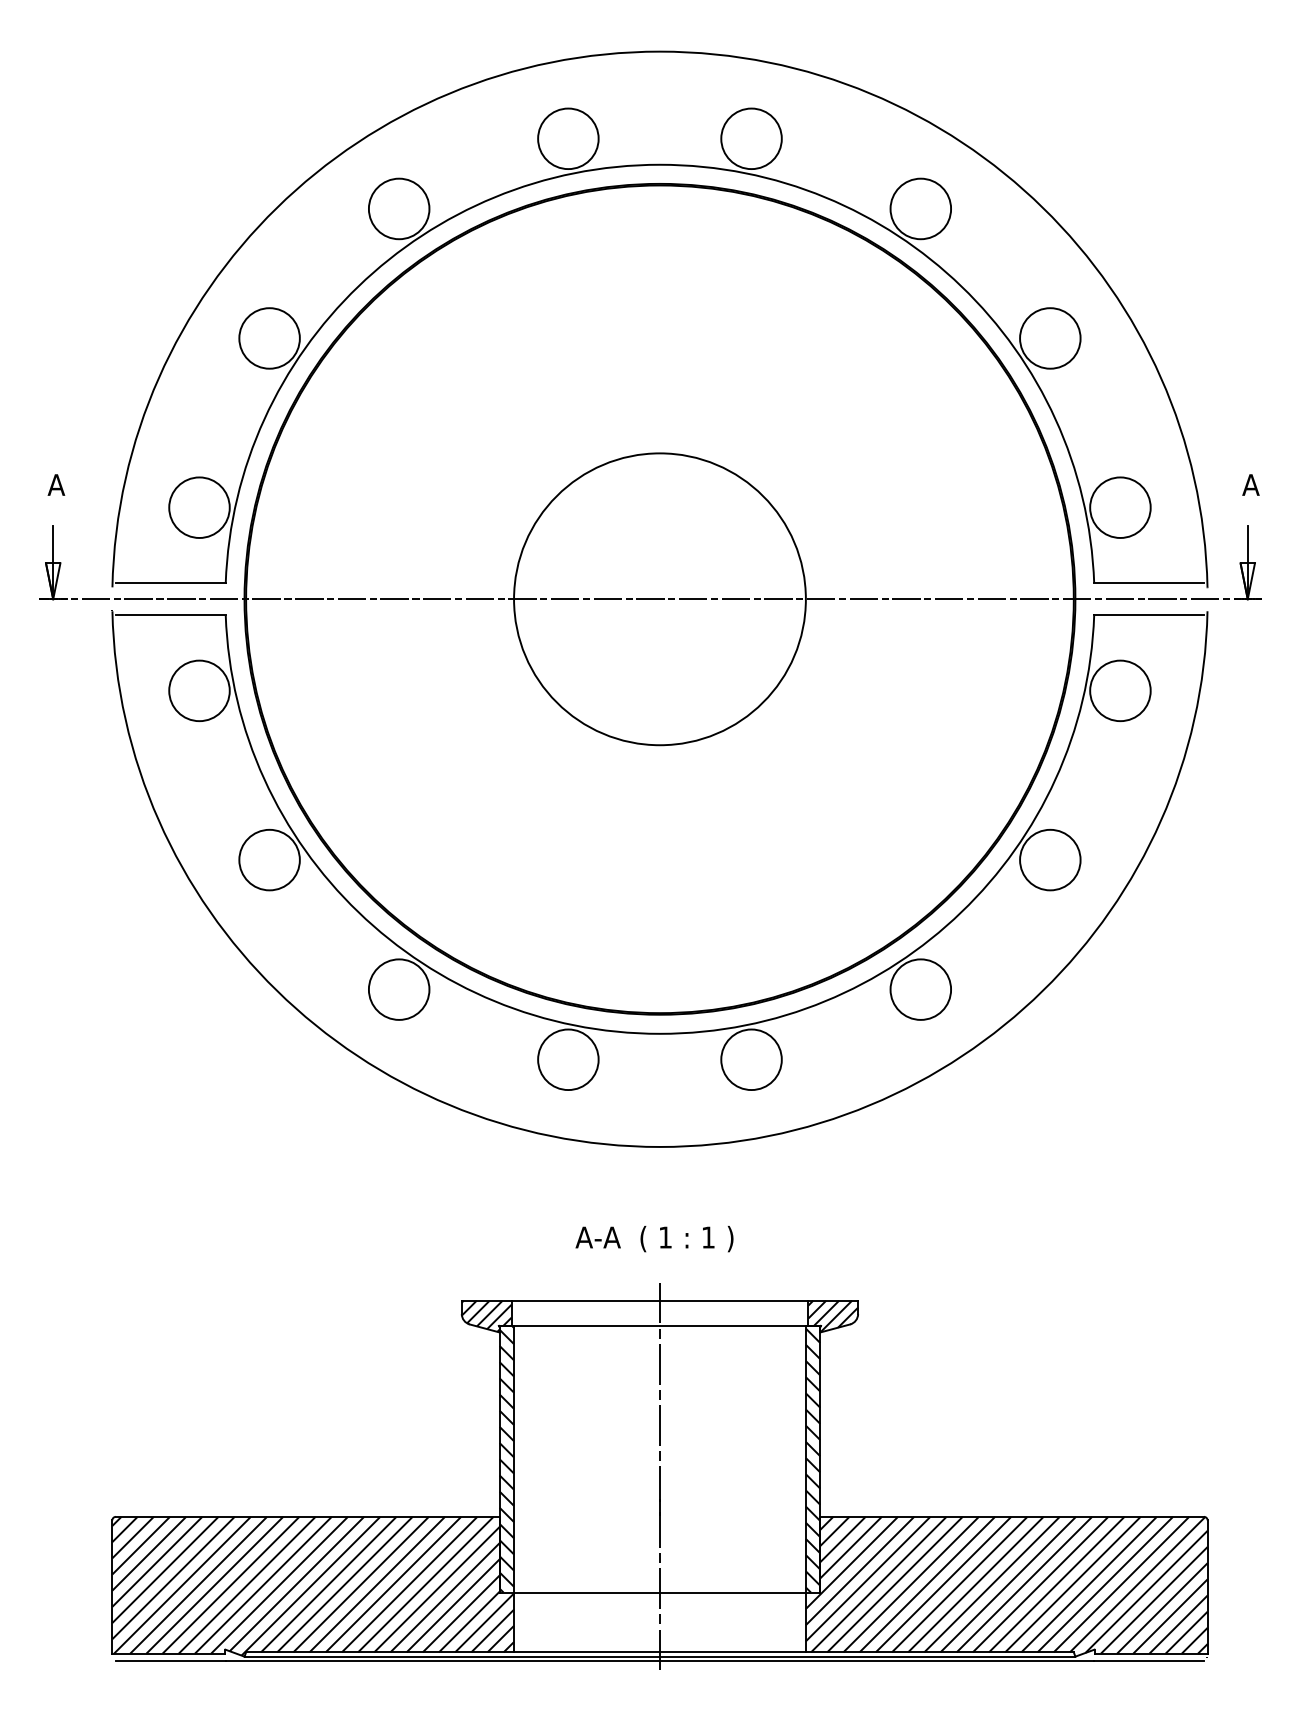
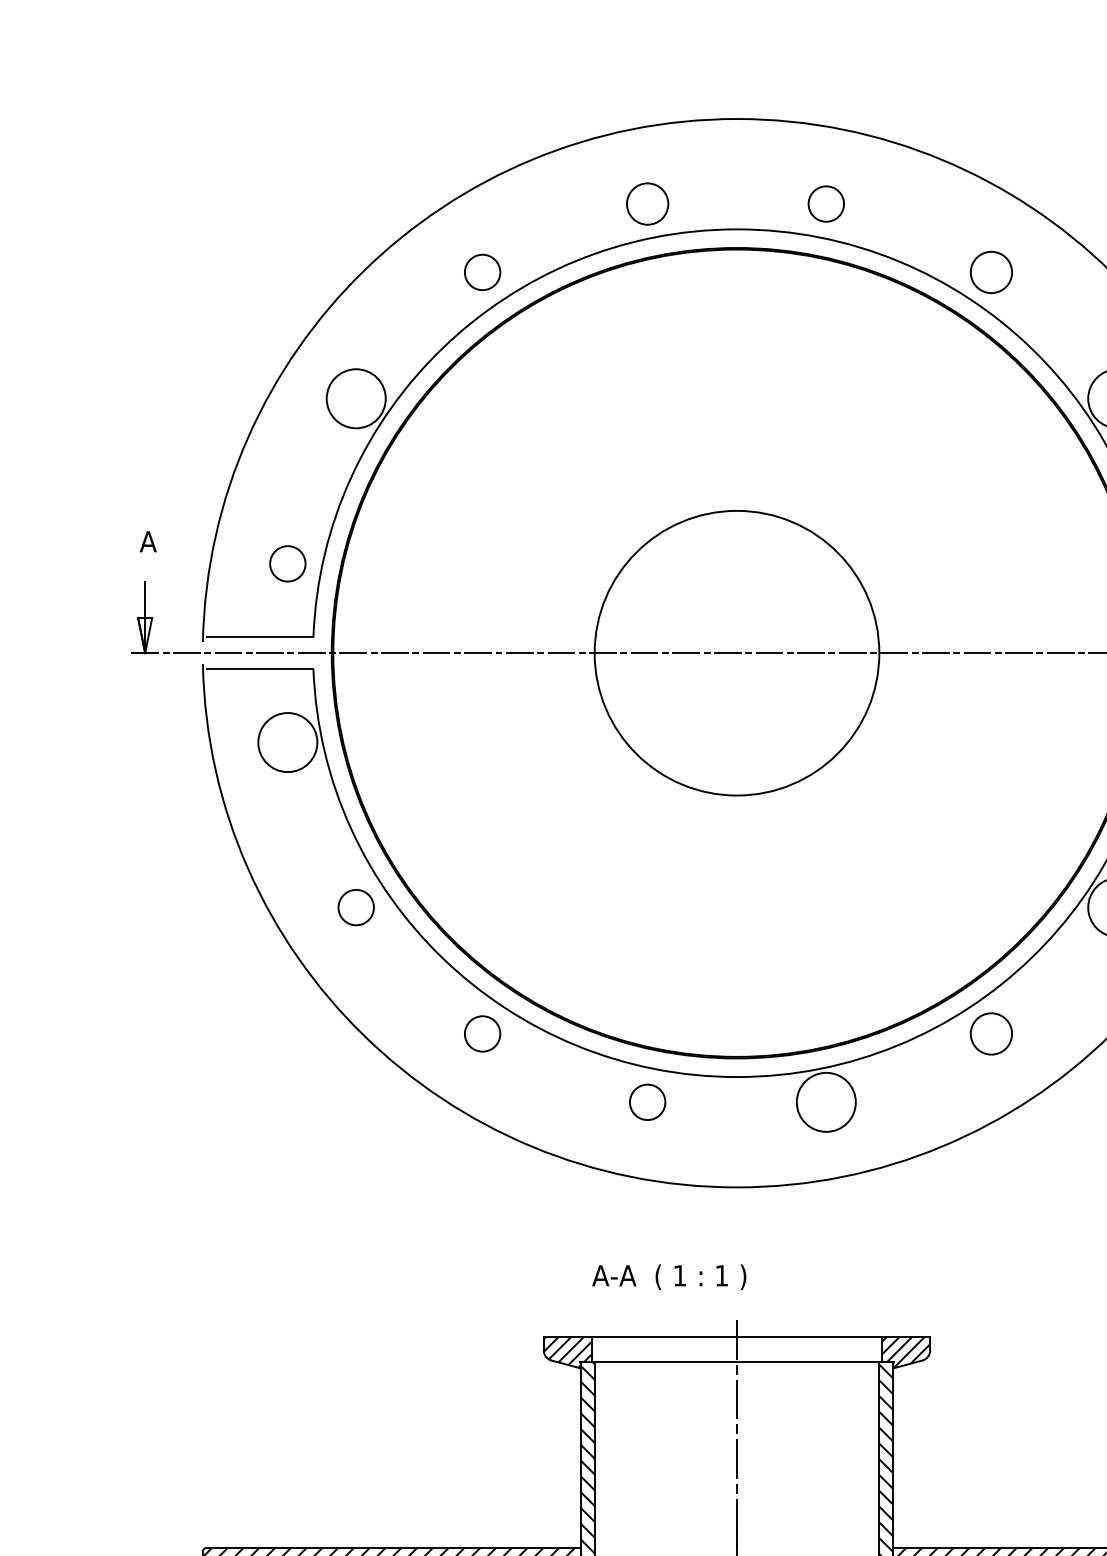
circle: (568, 138) -> (647, 203), size x0.7
circle: (751, 138) -> (826, 203), size x0.6
circle: (398, 208) -> (481, 272), size x0.6
circle: (920, 208) -> (991, 272), size x0.7
circle: (199, 507) -> (287, 563), size x0.6
circle: (269, 859) -> (356, 907), size x0.6
circle: (398, 989) -> (481, 1033), size x0.6
circle: (920, 989) -> (991, 1033), size x0.7
circle: (568, 1059) -> (647, 1102), size x0.6
text: (654, 1239) -> (669, 1277), moved

